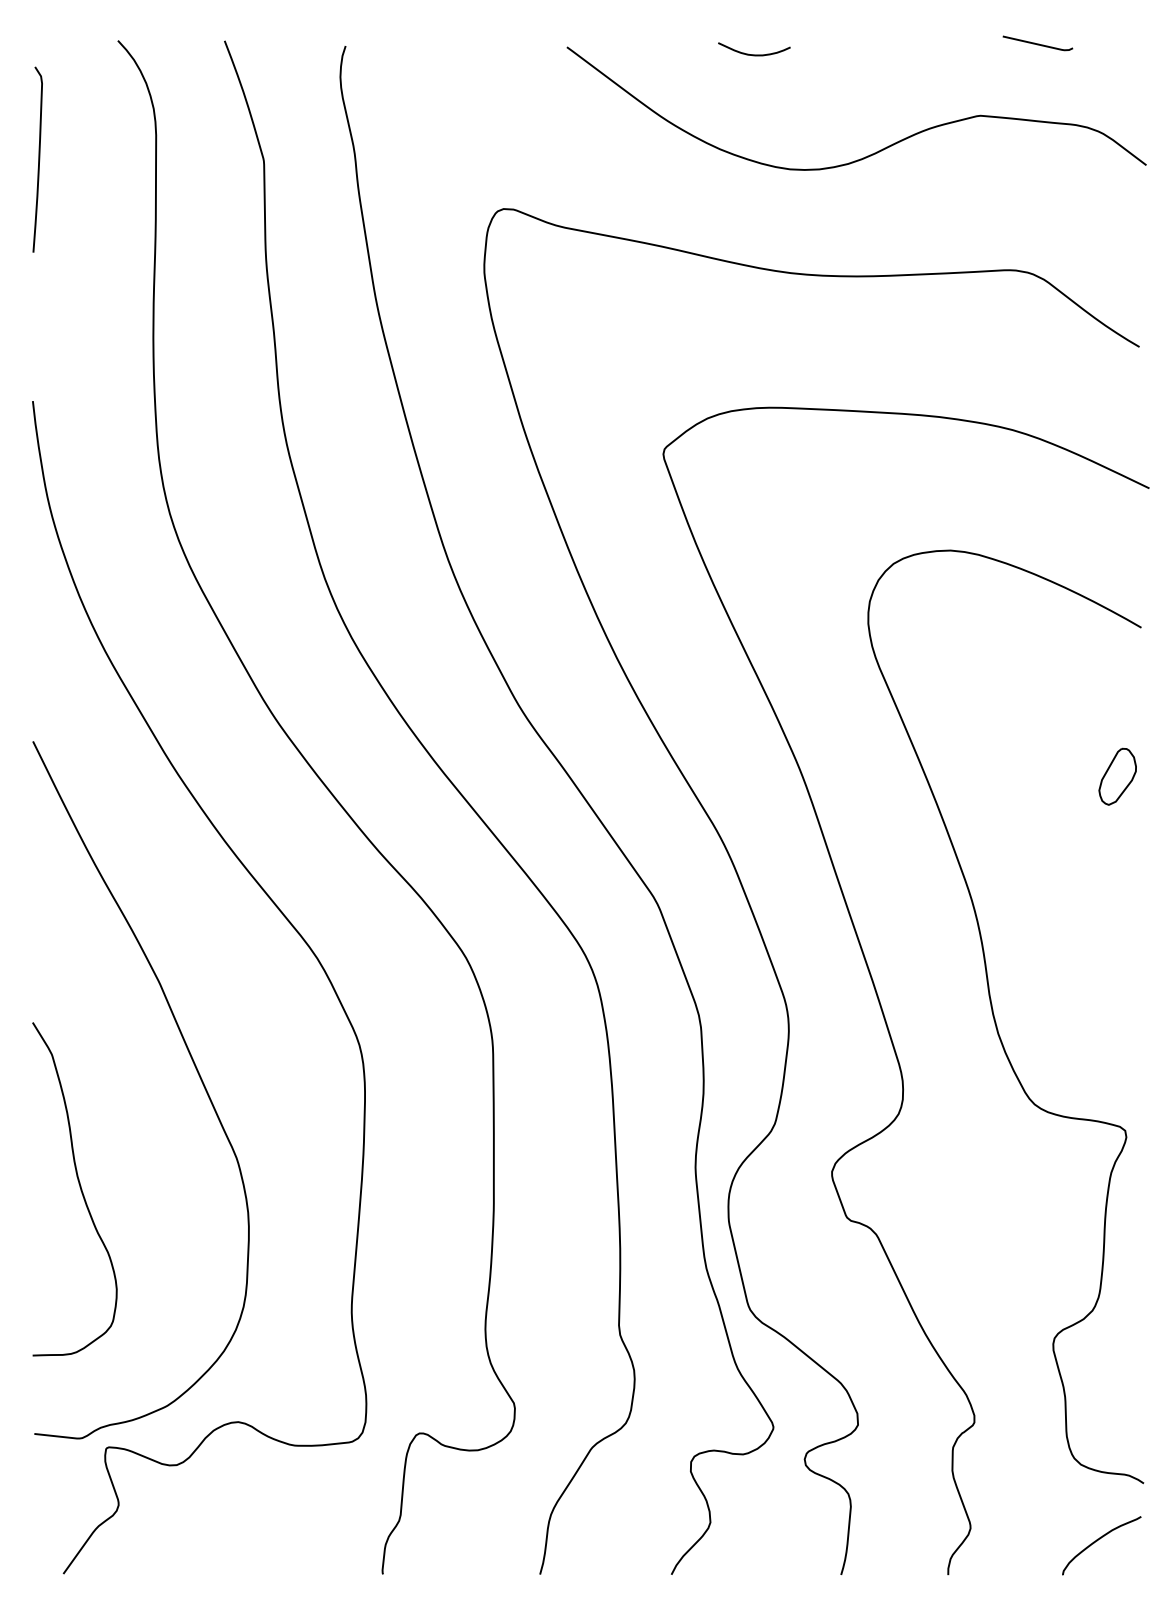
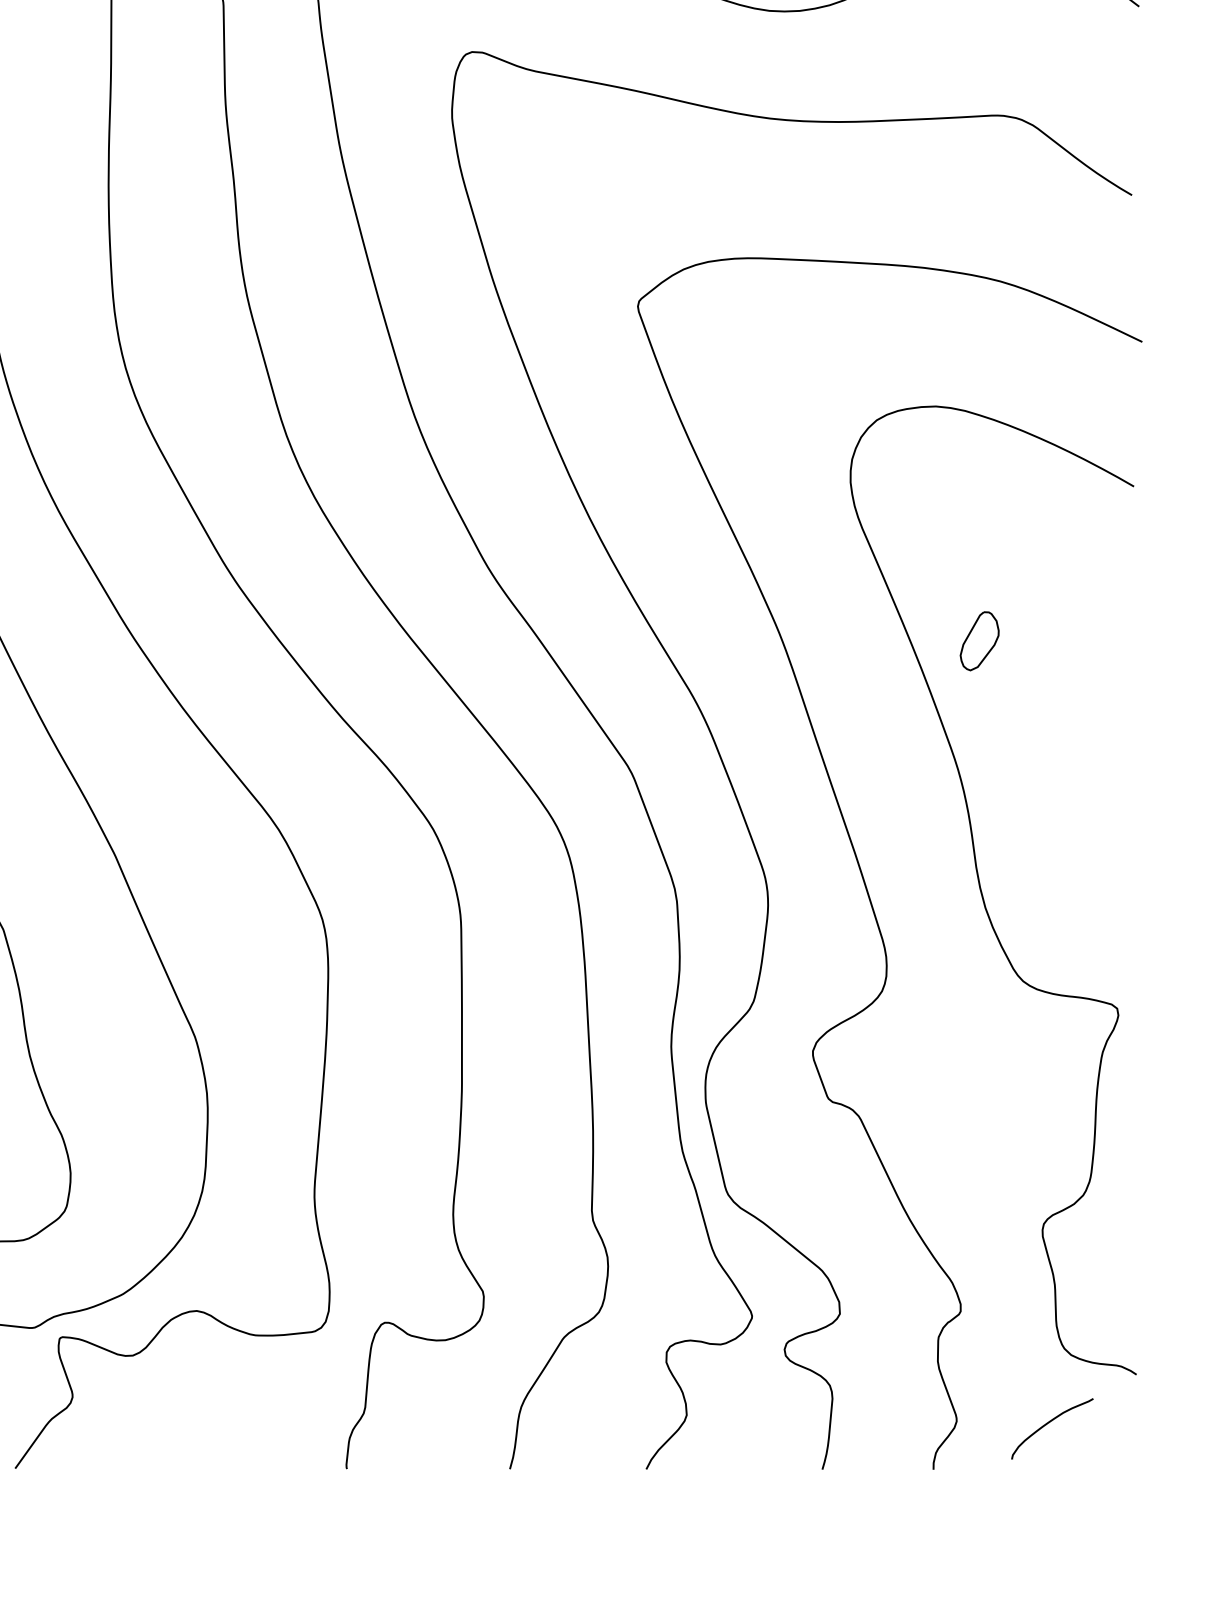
part: (1117, 776) -> (979, 640), moved
curve: (1097, 1541) -> (1047, 1424), moved

